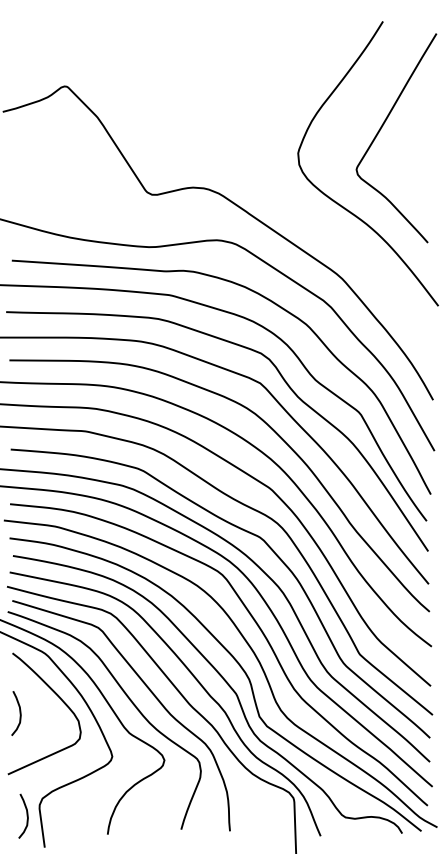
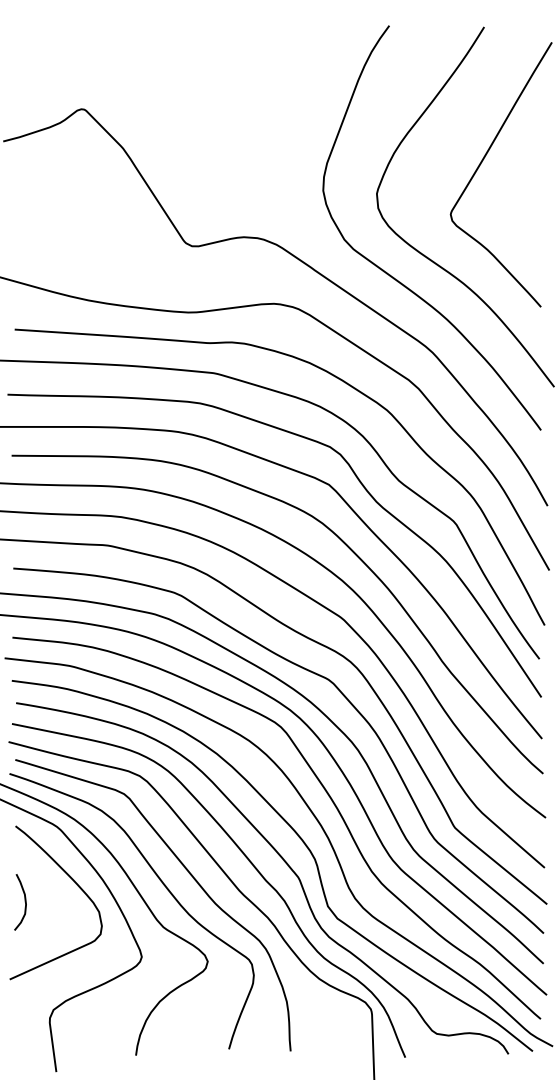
curve: (311, 218) -> (393, 276), added
curve: (26, 815) -> (33, 1031), removed

